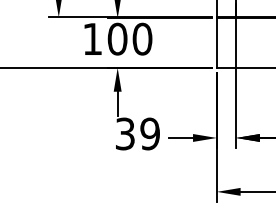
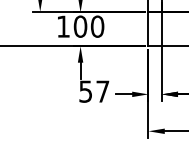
text: (138, 133) -> (94, 91), 39 -> 57

